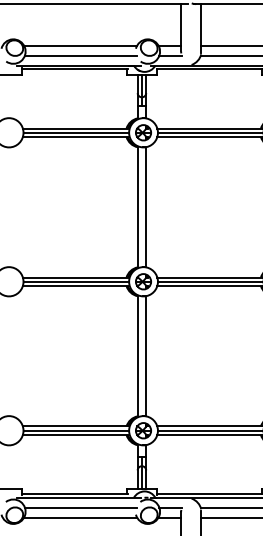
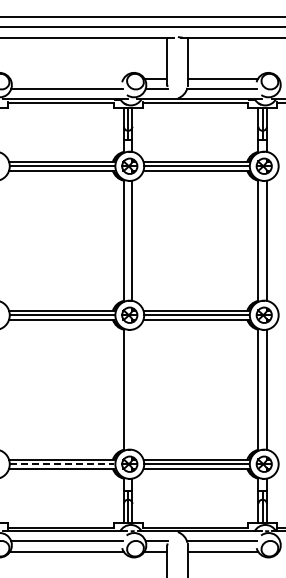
line: (80, 45) -> (66, 79), removed
line: (146, 355) -> (132, 389), removed
line: (76, 430) -> (62, 464), solid -> dashed

